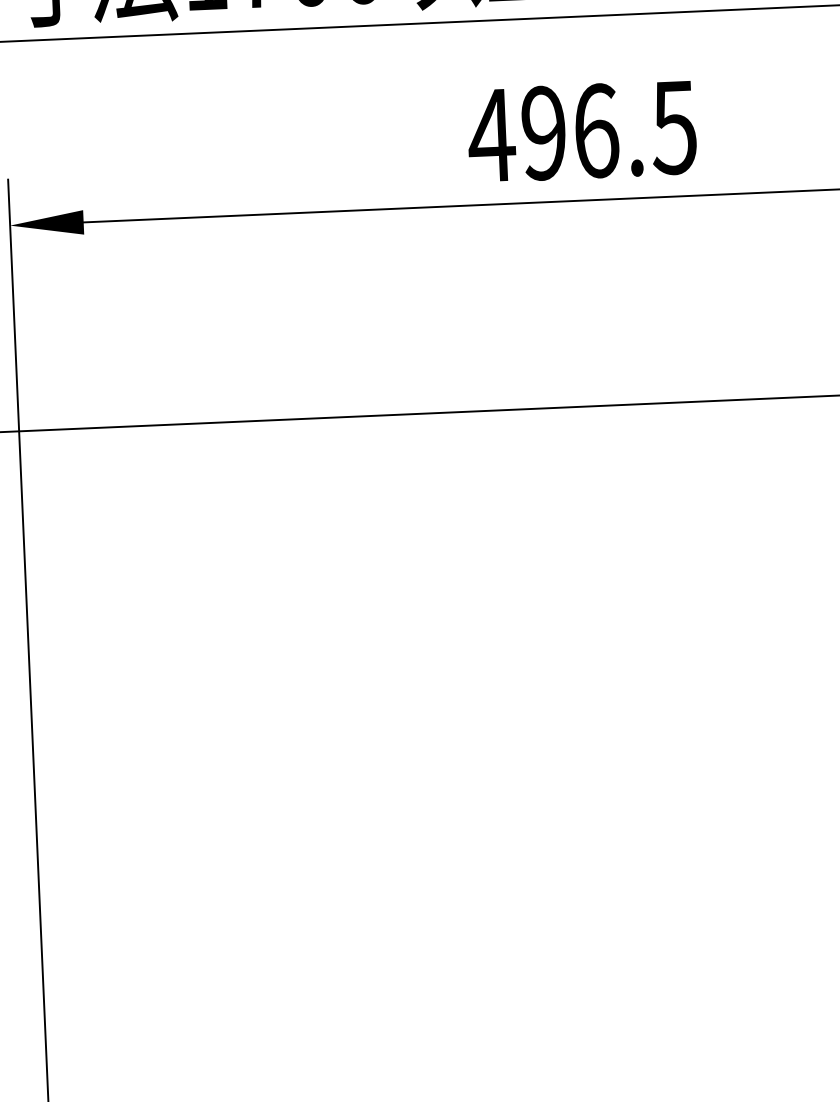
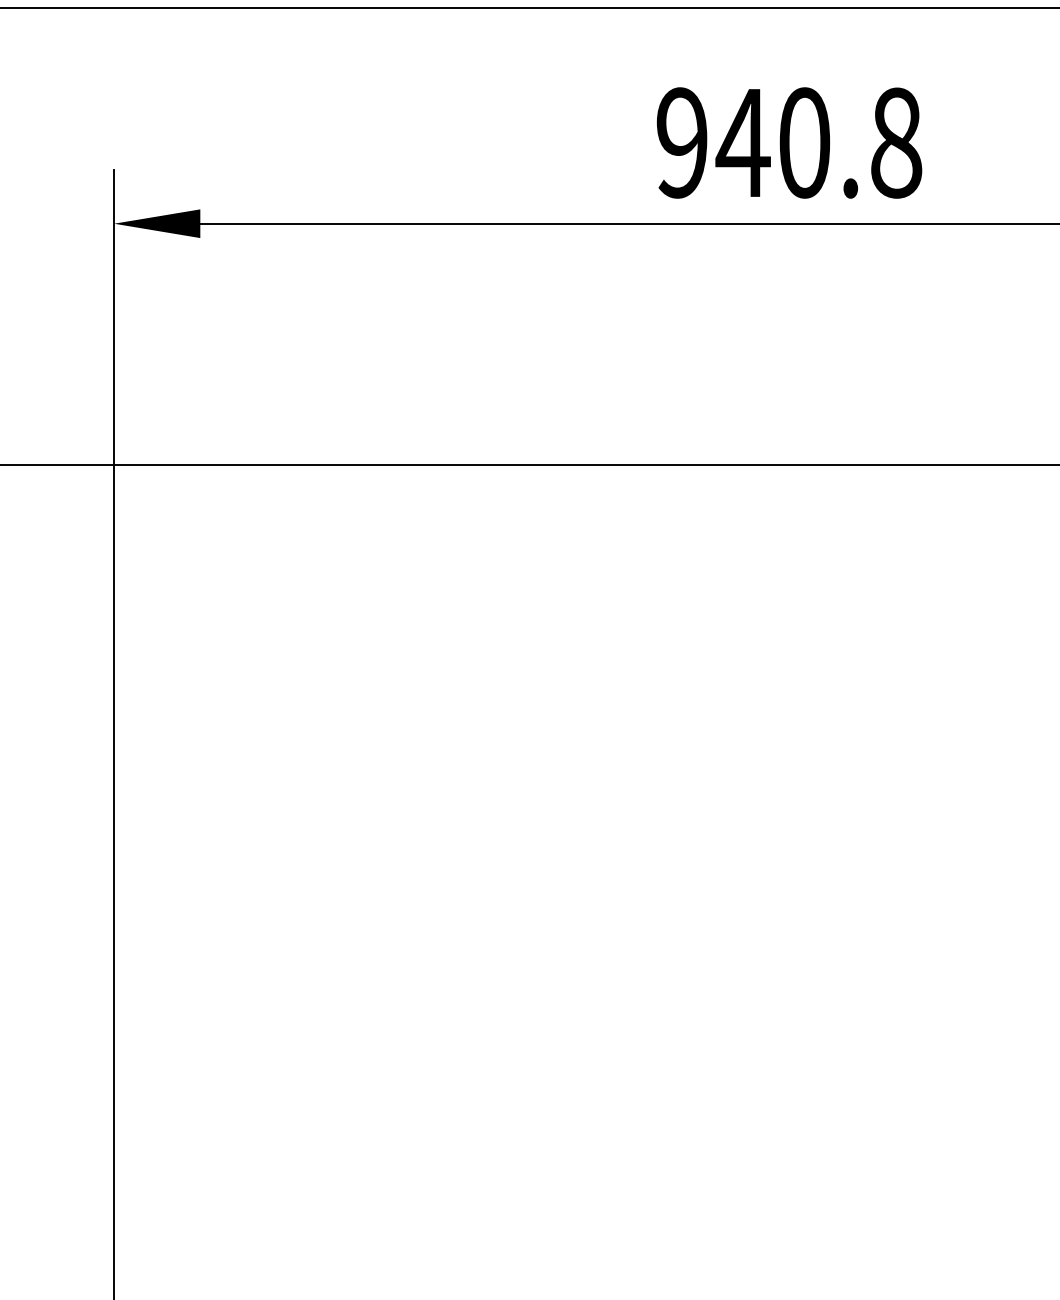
text: (582, 131) -> (788, 142), 496.5 -> 940.8

